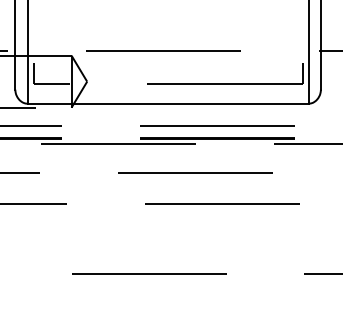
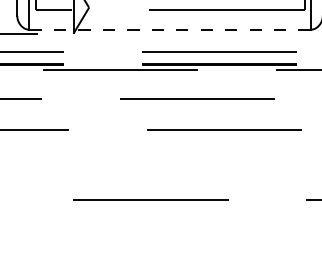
line: (168, 103) -> (170, 29), solid -> dashed

